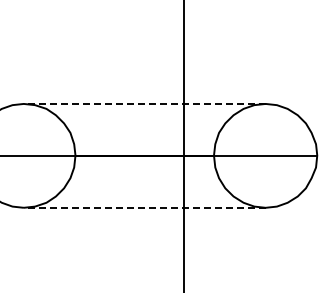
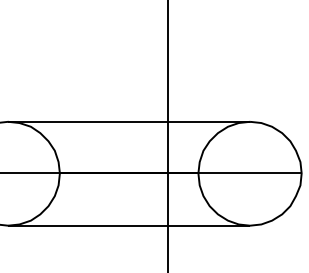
line: (144, 103) -> (128, 121), dashed -> solid
line: (144, 207) -> (128, 225), dashed -> solid

